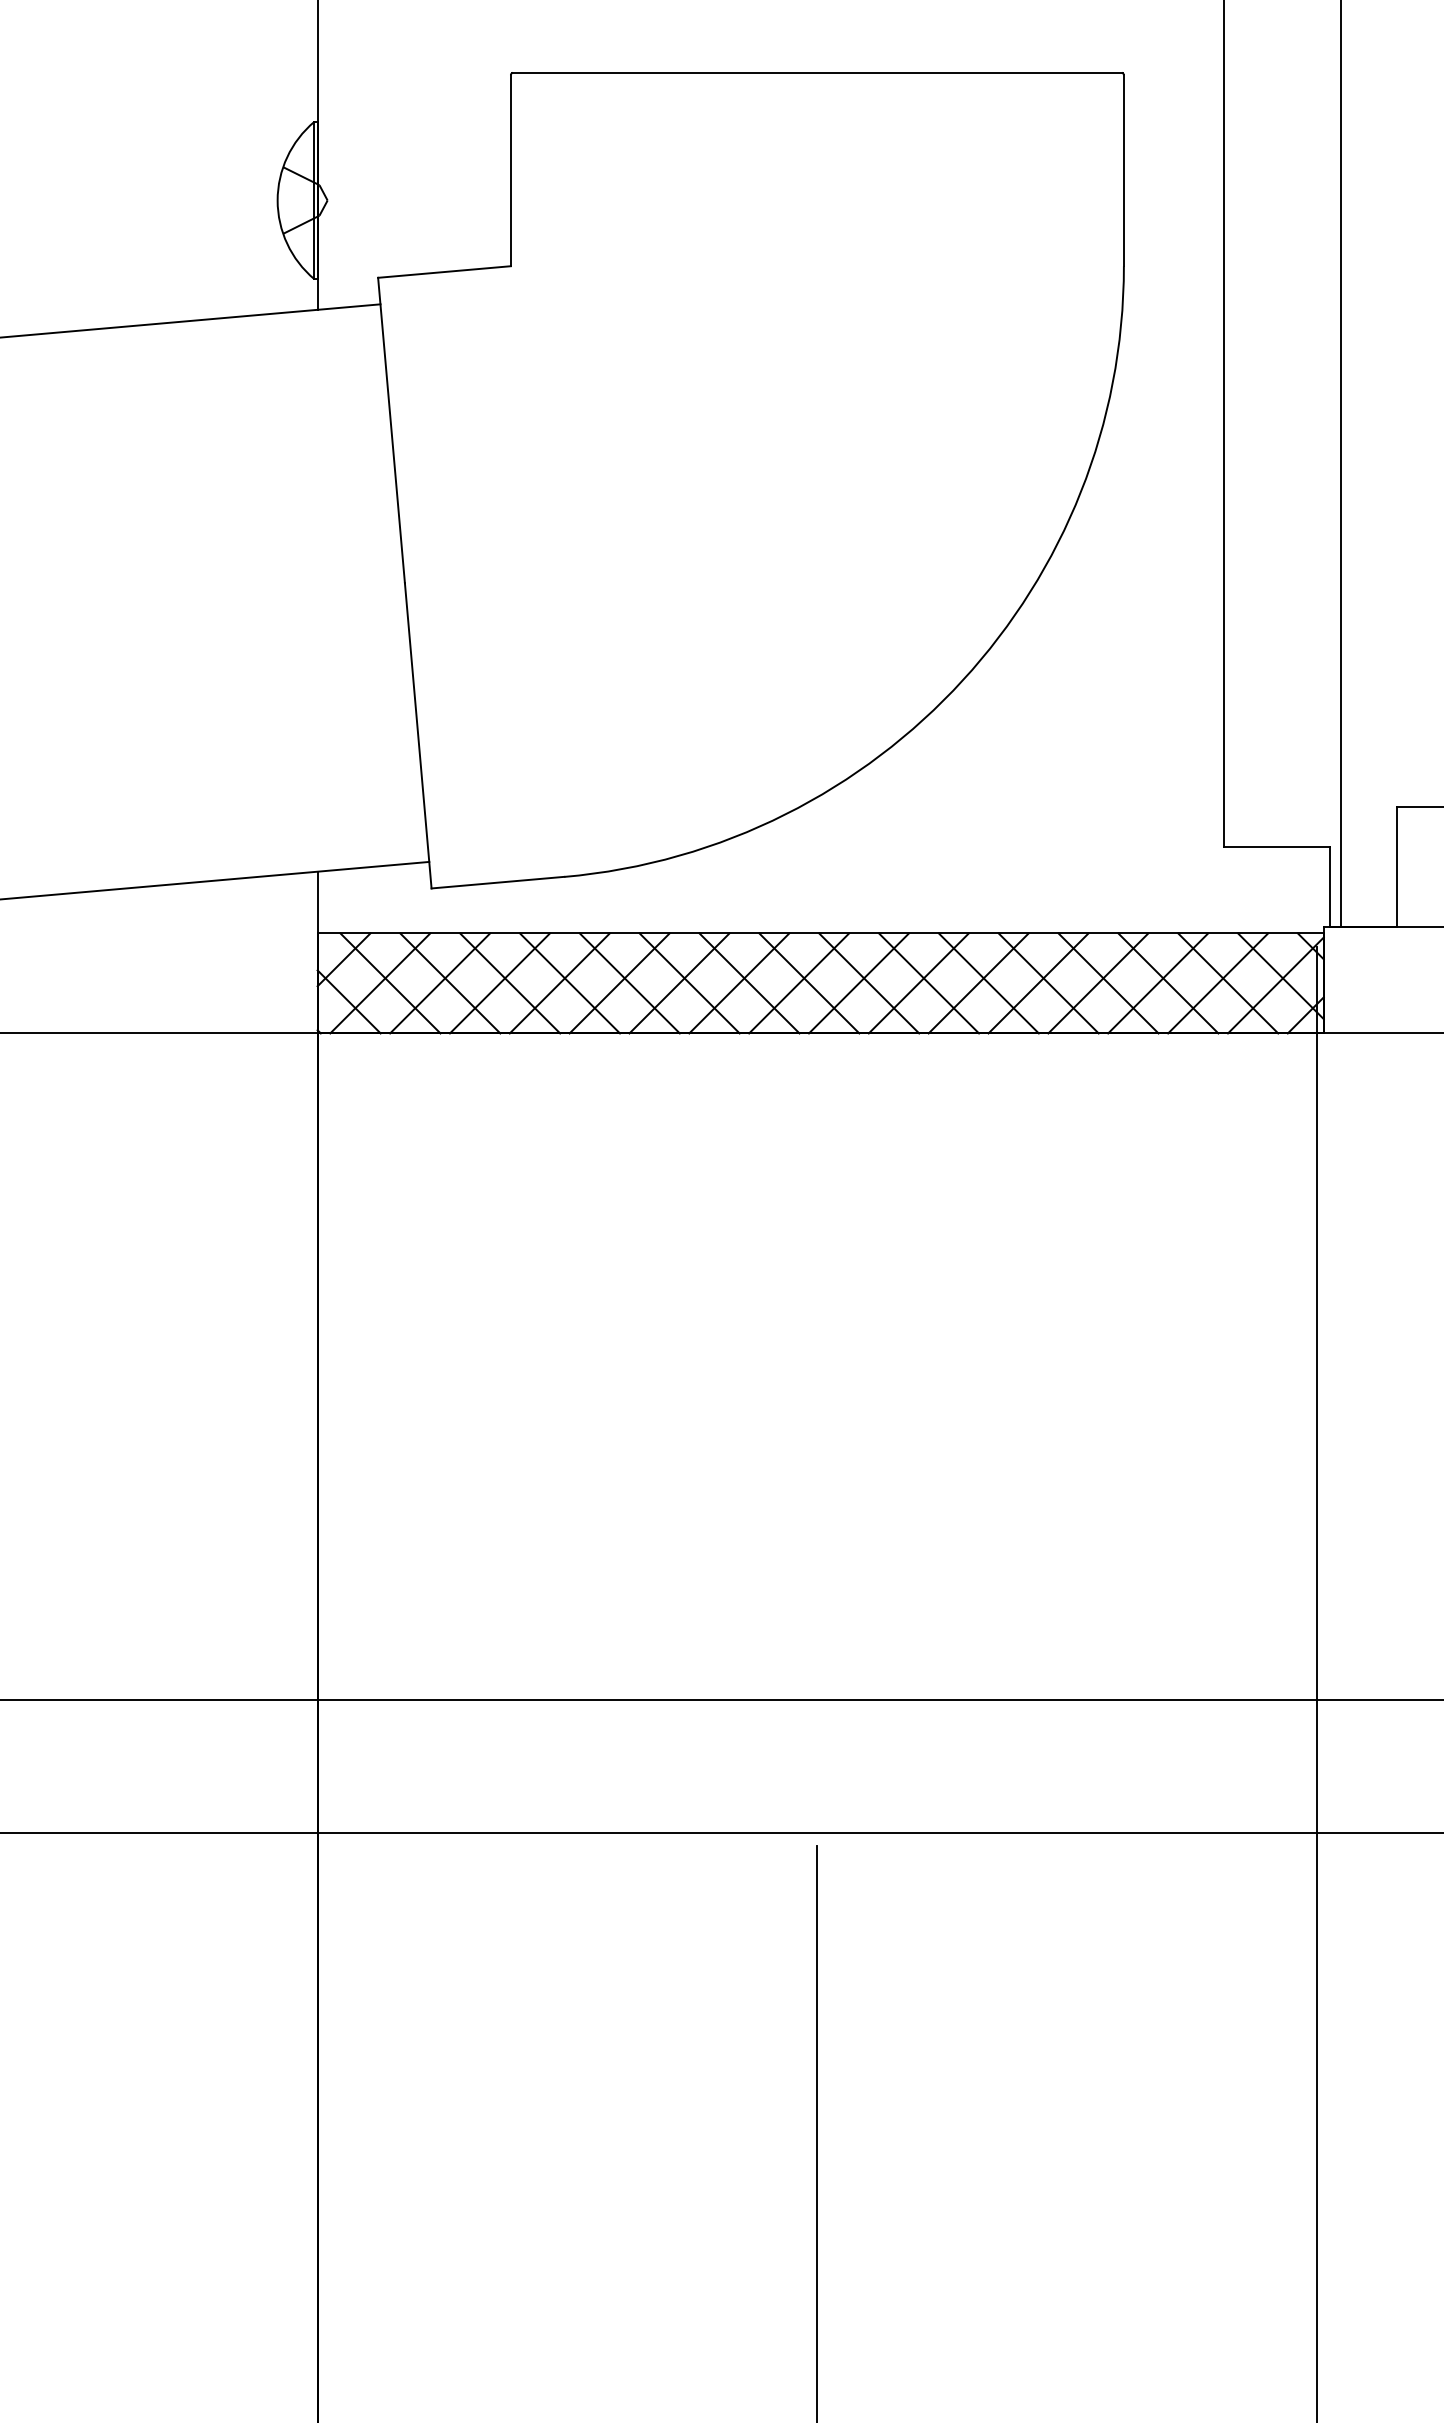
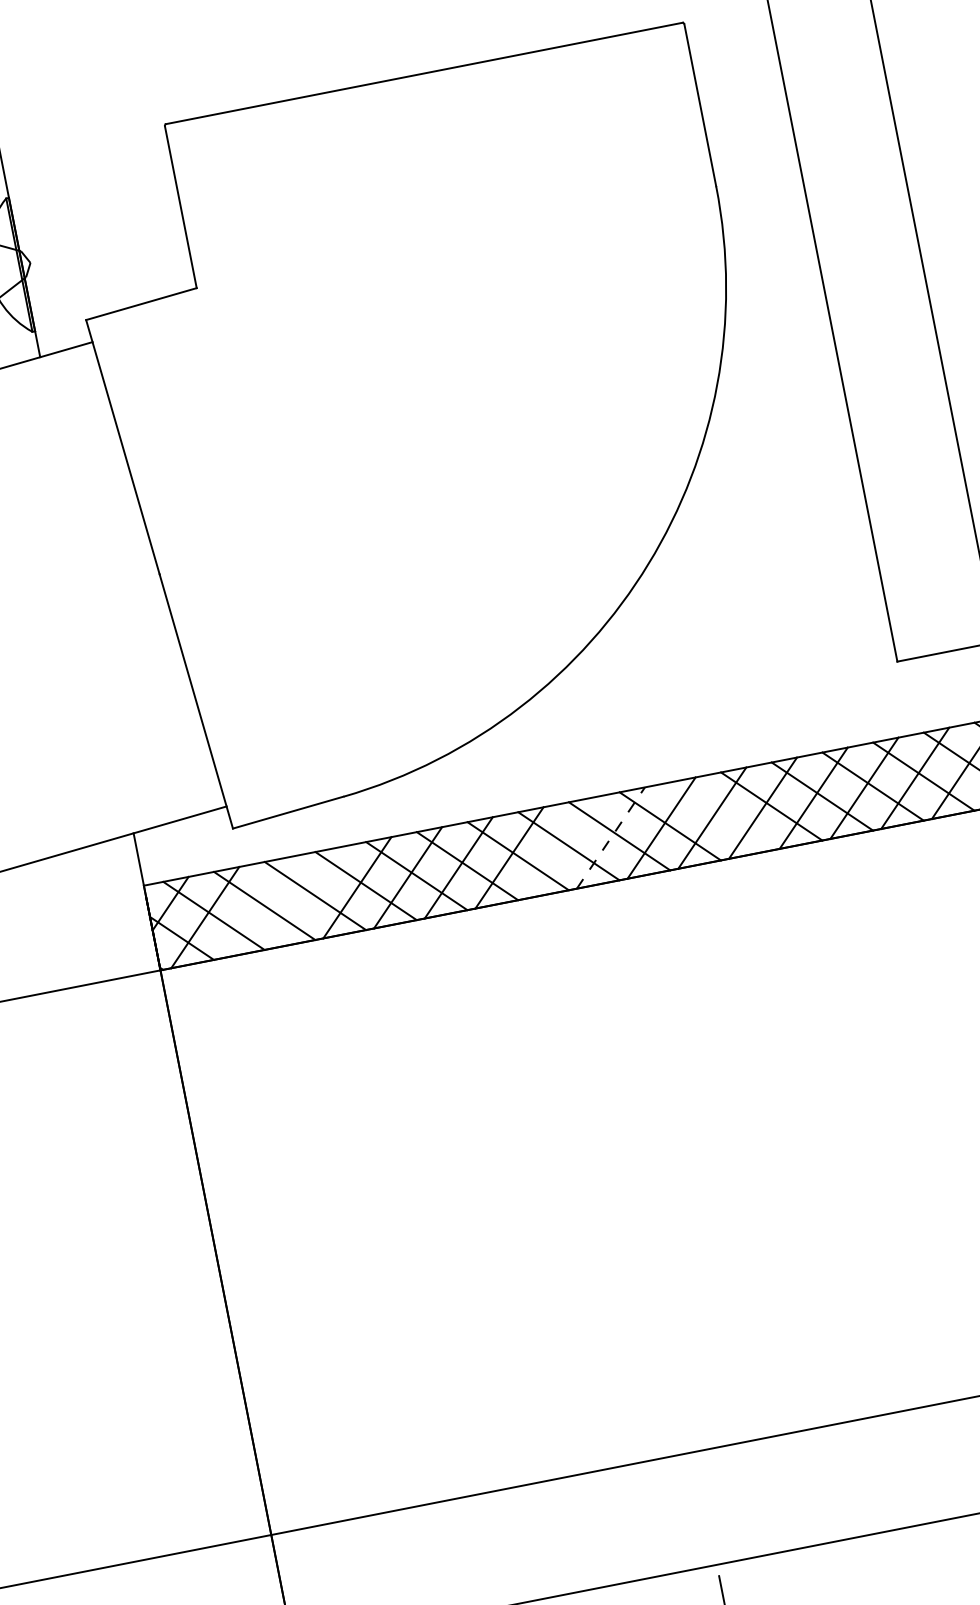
line: (440, 983) -> (256, 907), removed
line: (499, 983) -> (306, 897), removed
line: (799, 983) -> (560, 847), removed
line: (858, 983) -> (610, 838), solid -> dashed
line: (988, 983) -> (720, 816), removed

